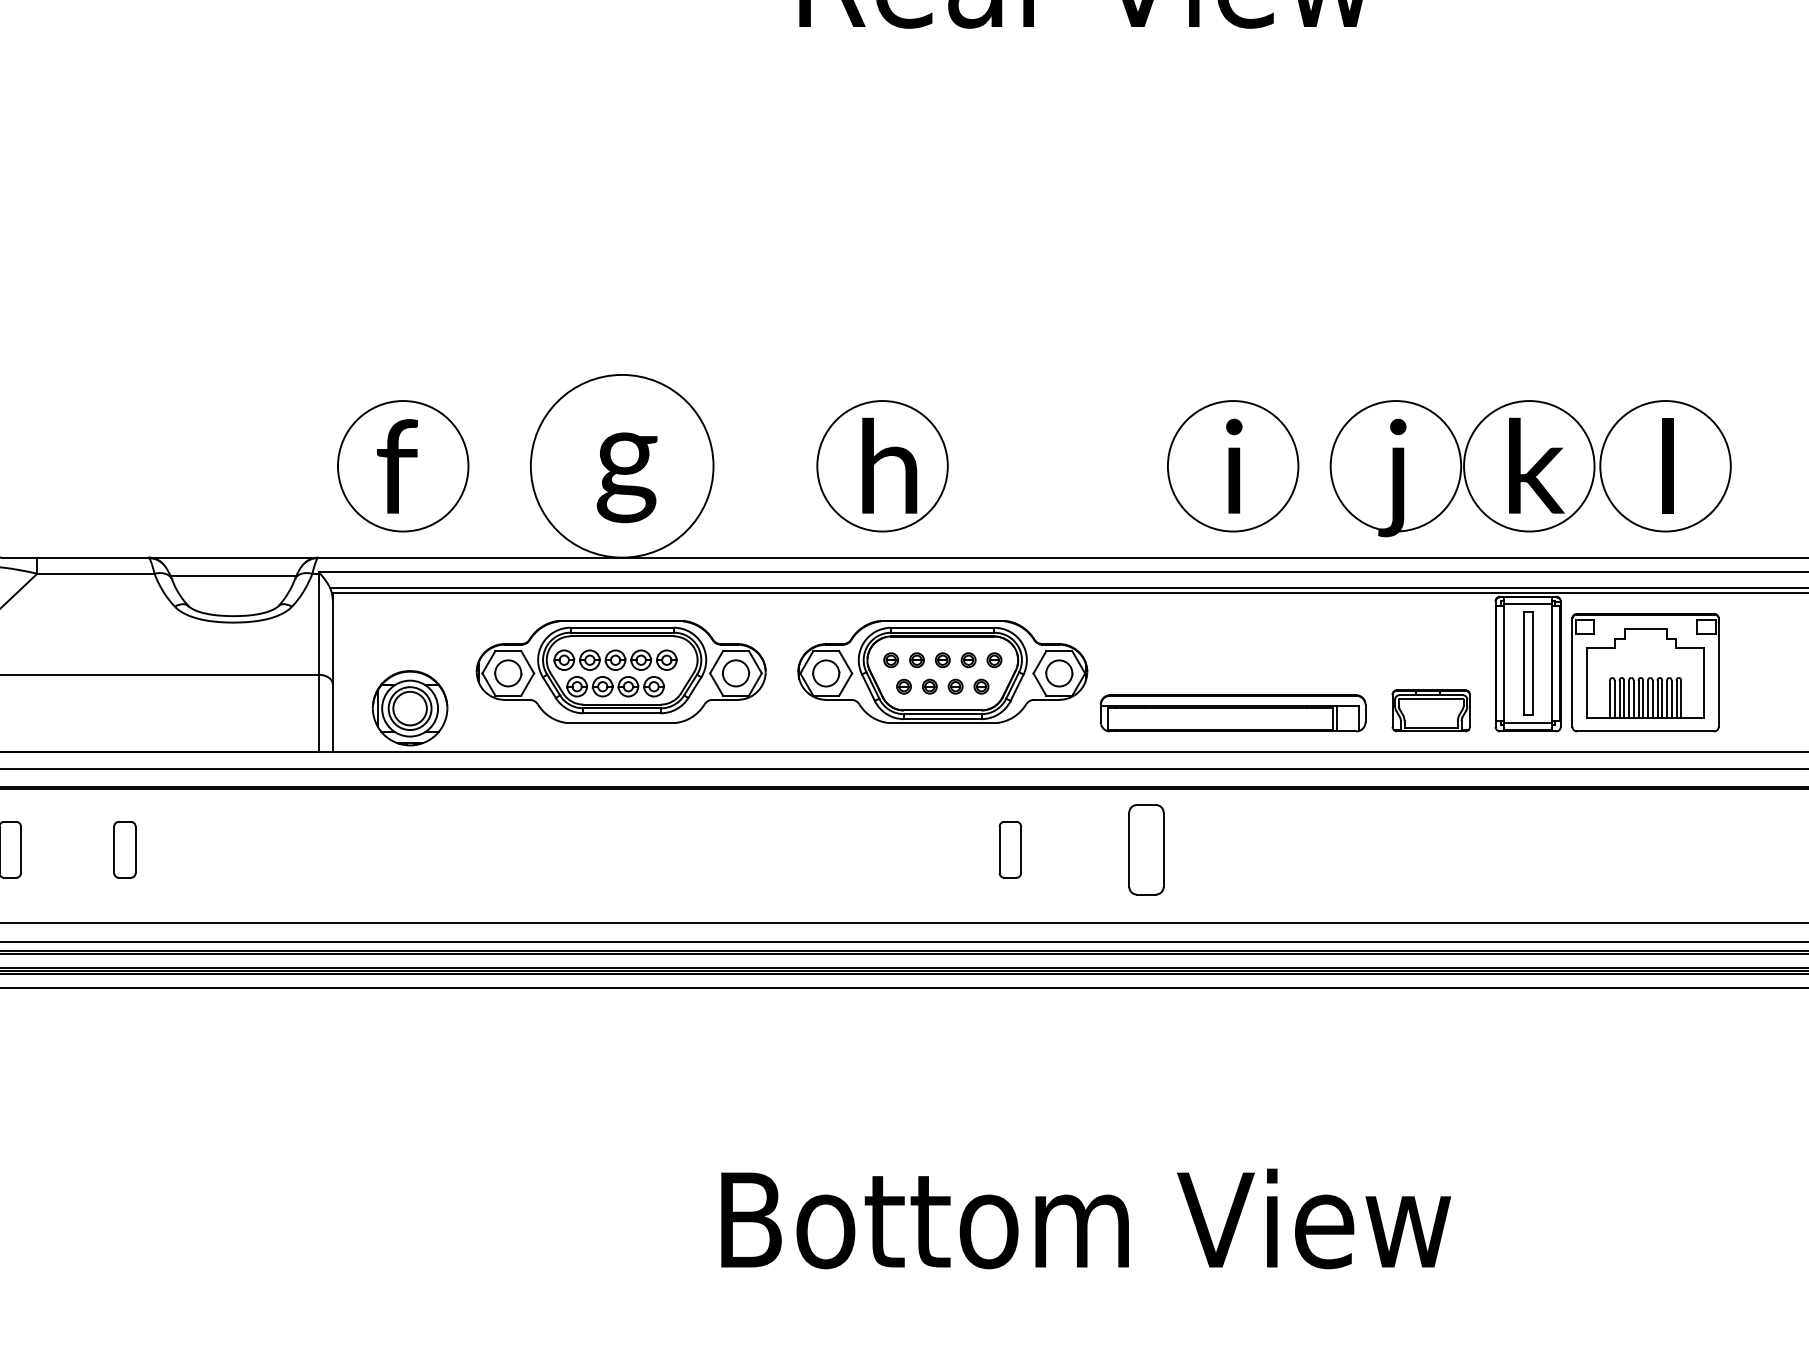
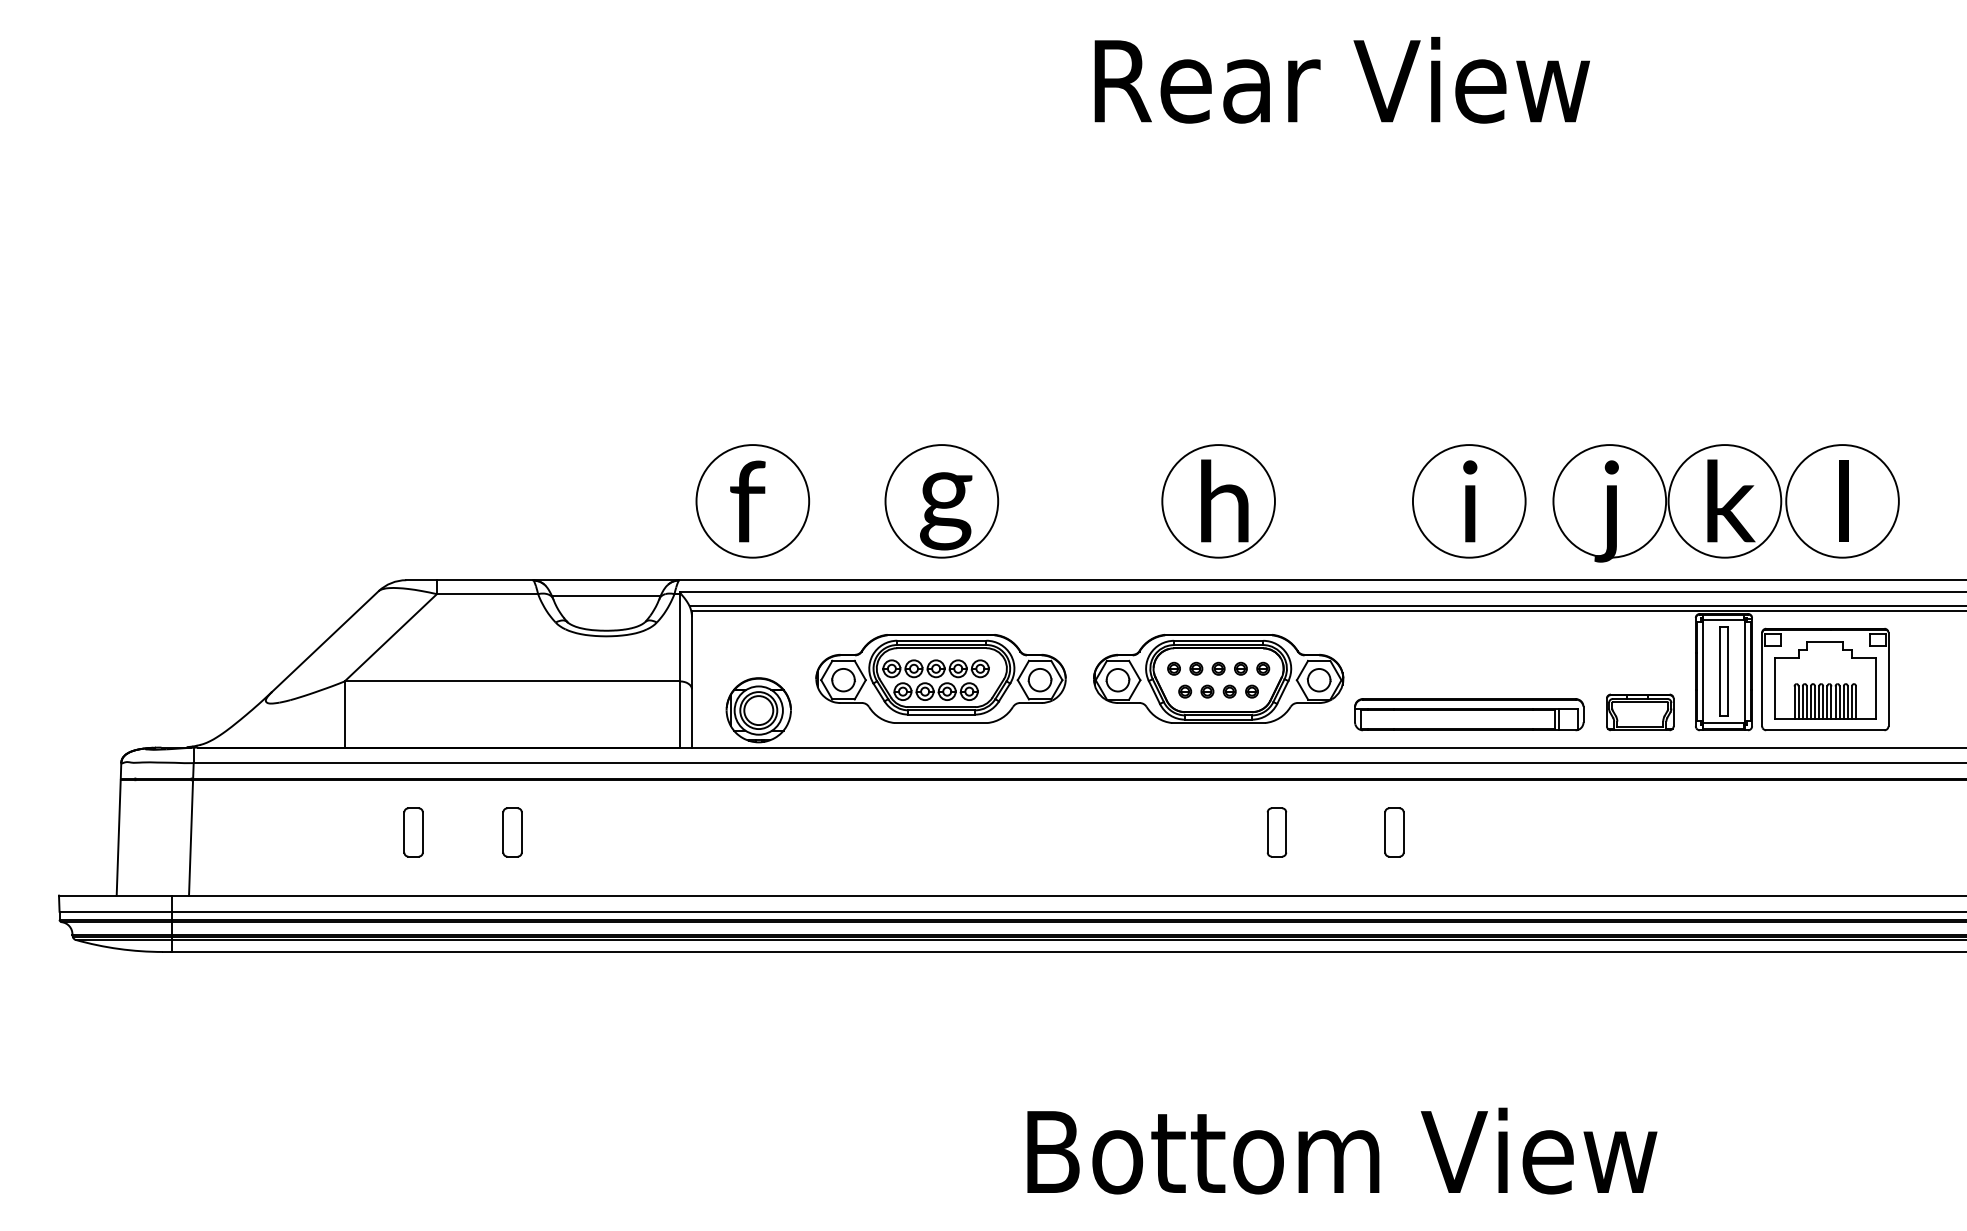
circle: (621, 466) -> (941, 501), size x0.71
part: (882, 466) -> (1218, 501), moved
part: (1146, 849) -> (1394, 832), size x0.62

